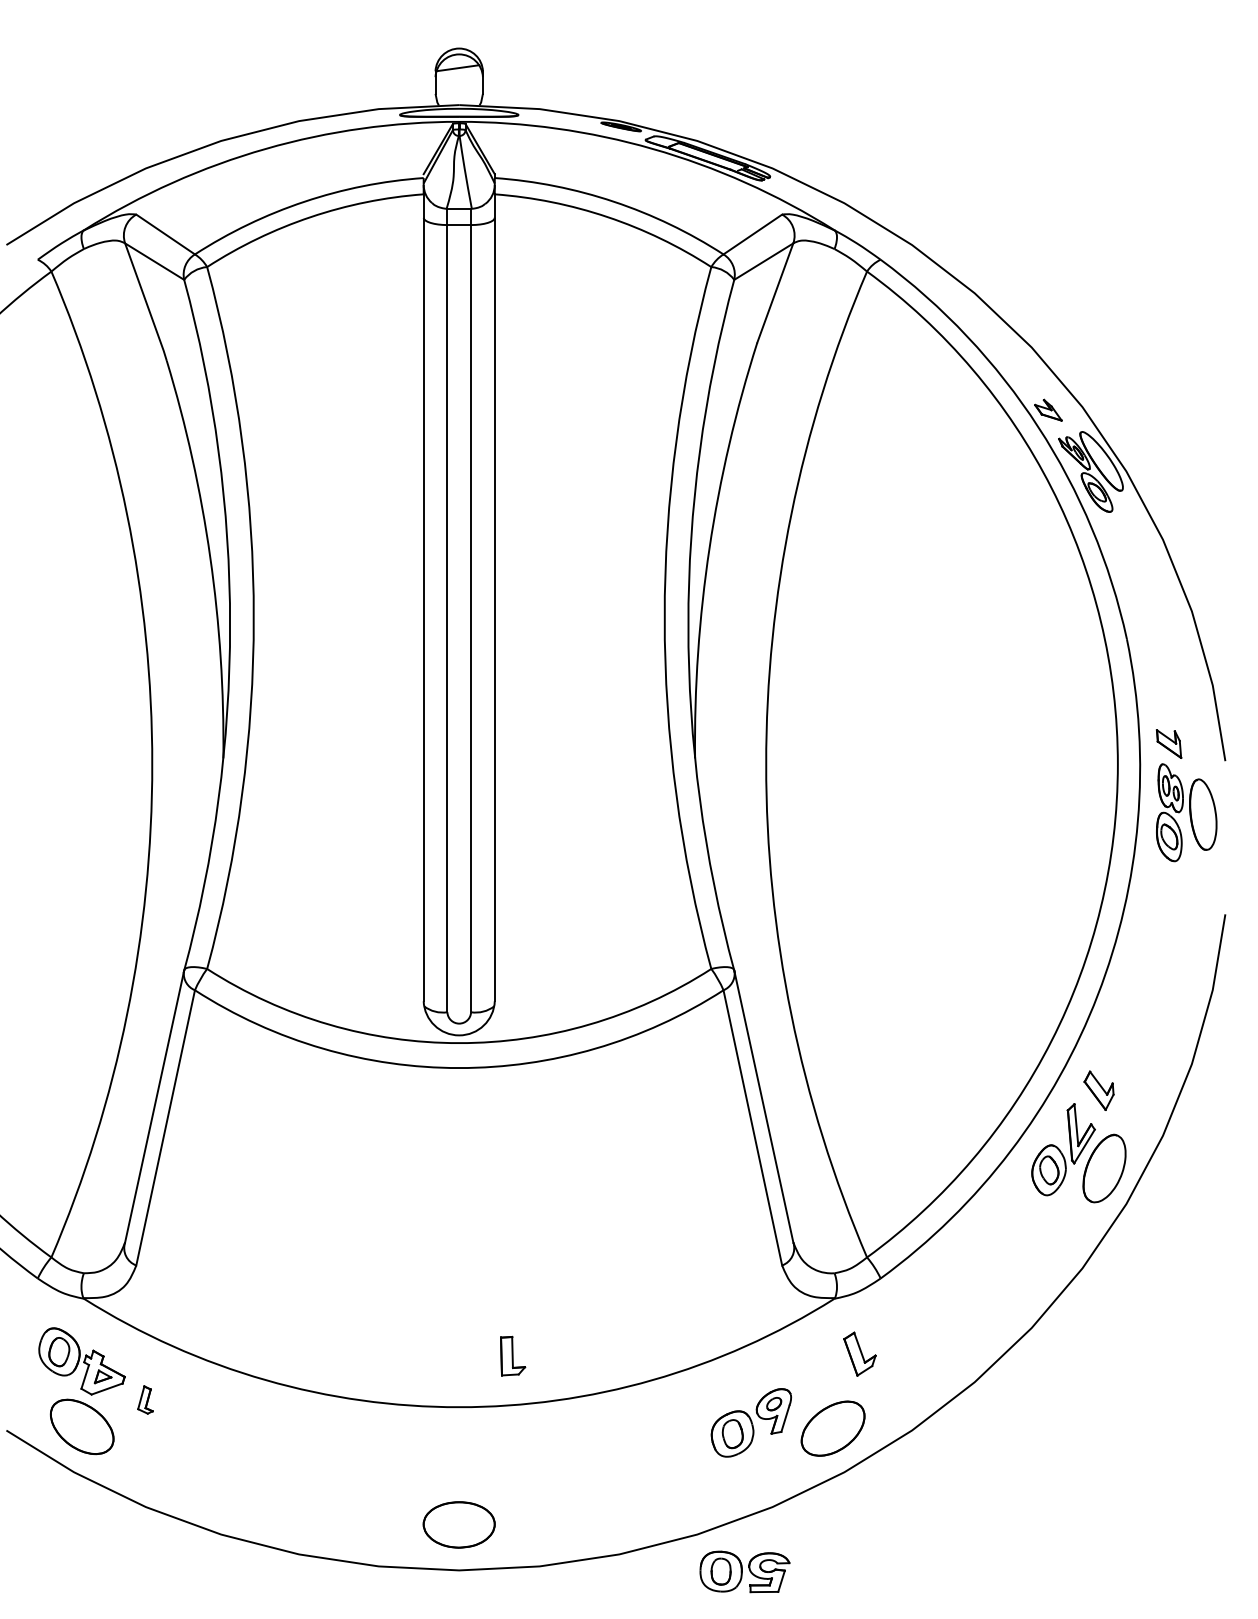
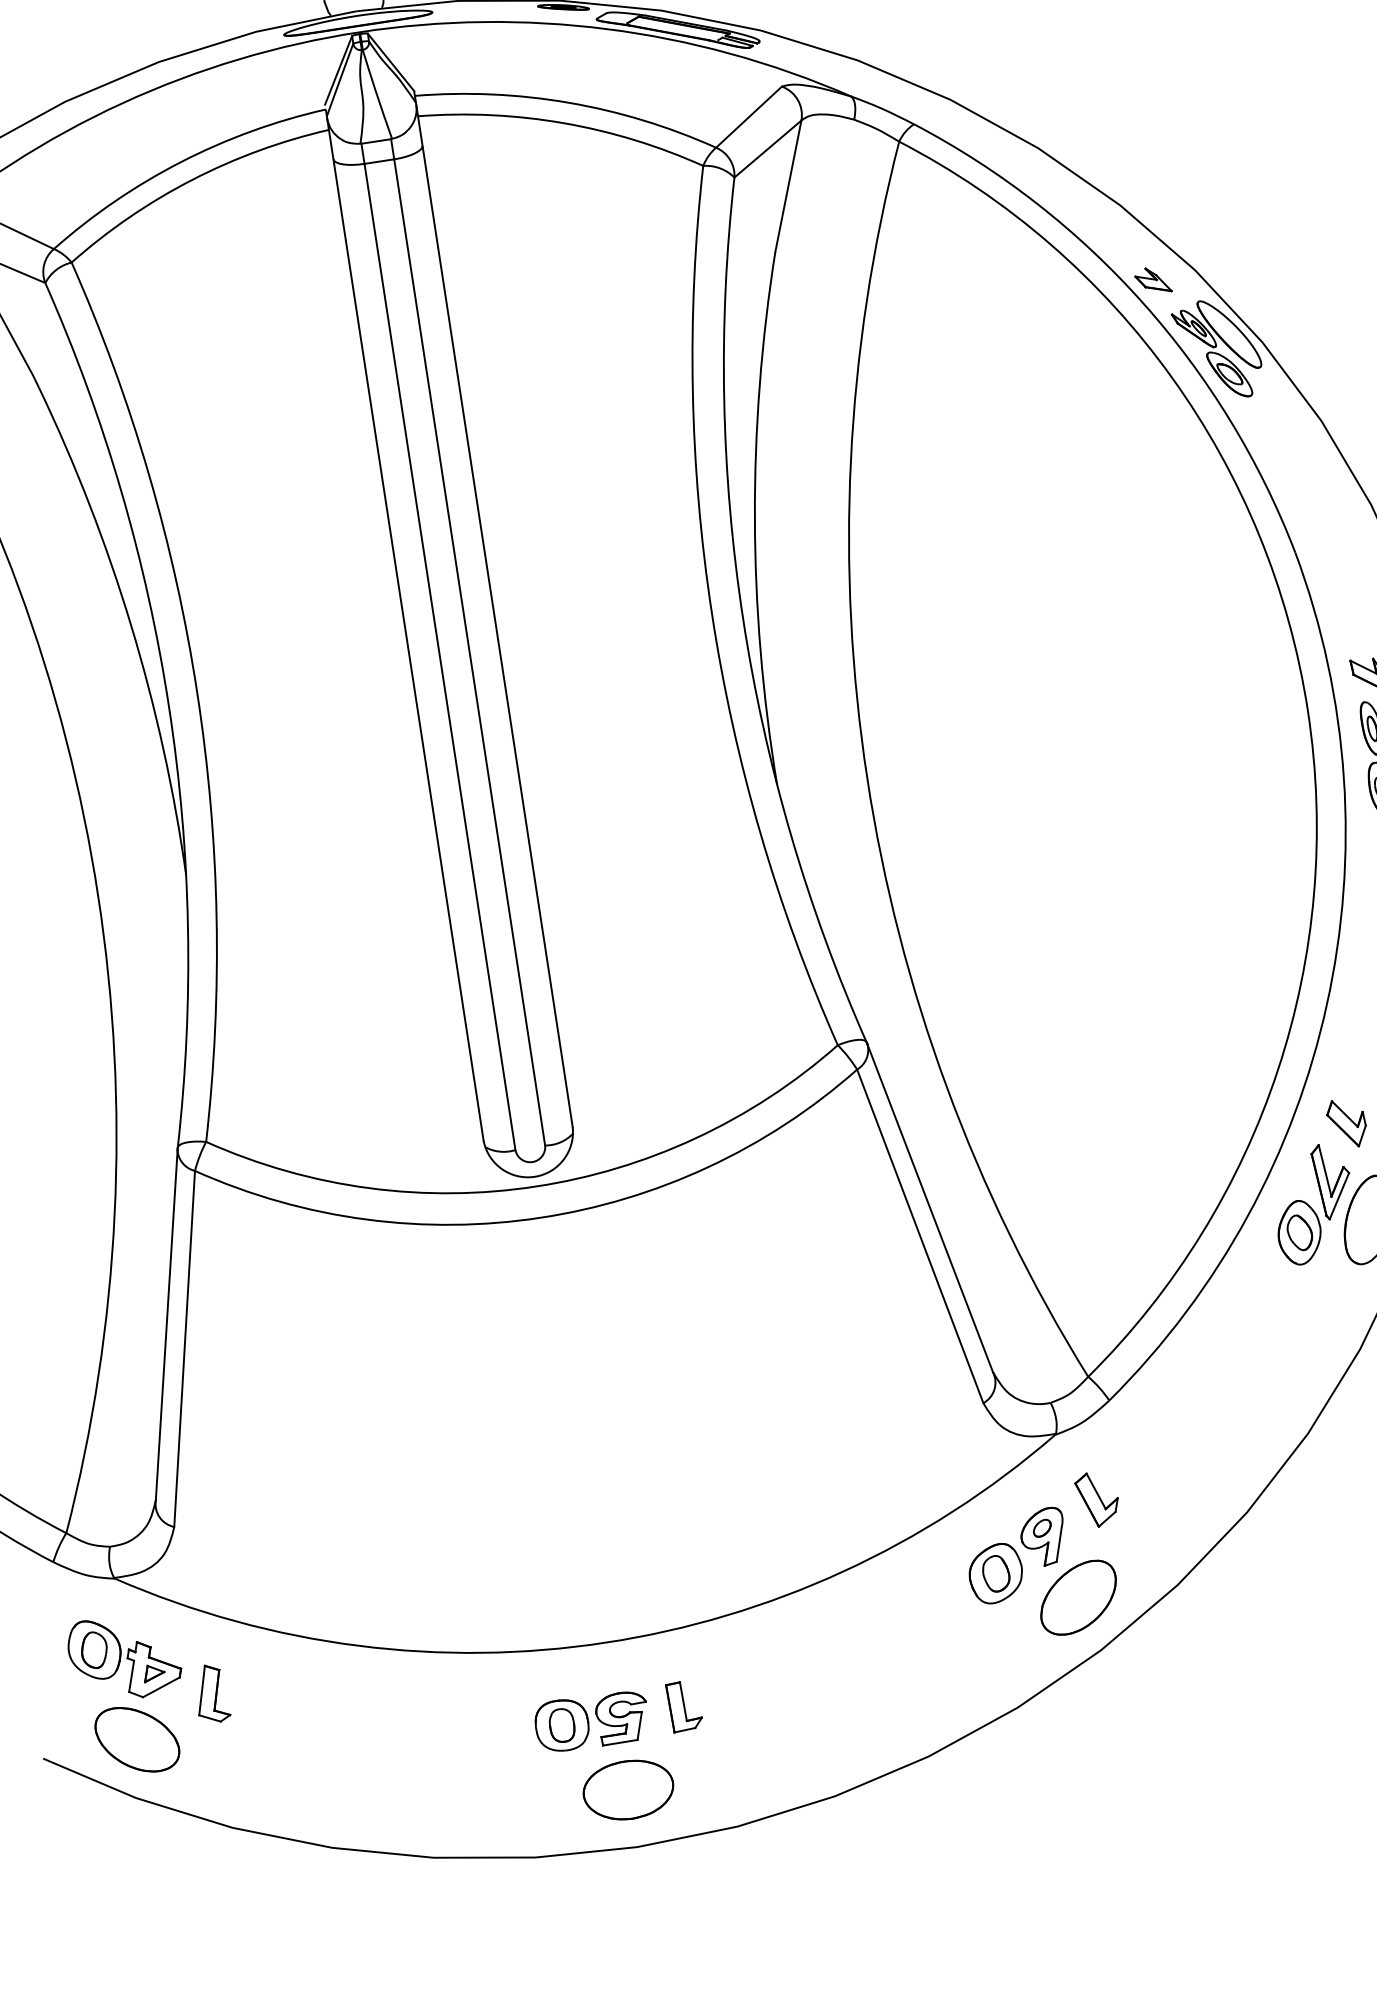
part: (513, 1355) -> (685, 1705), moved
part: (145, 1399) -> (211, 1693), size x1.67
part: (750, 1422) -> (1016, 1555), moved
part: (744, 1571) -> (591, 1720), moved

